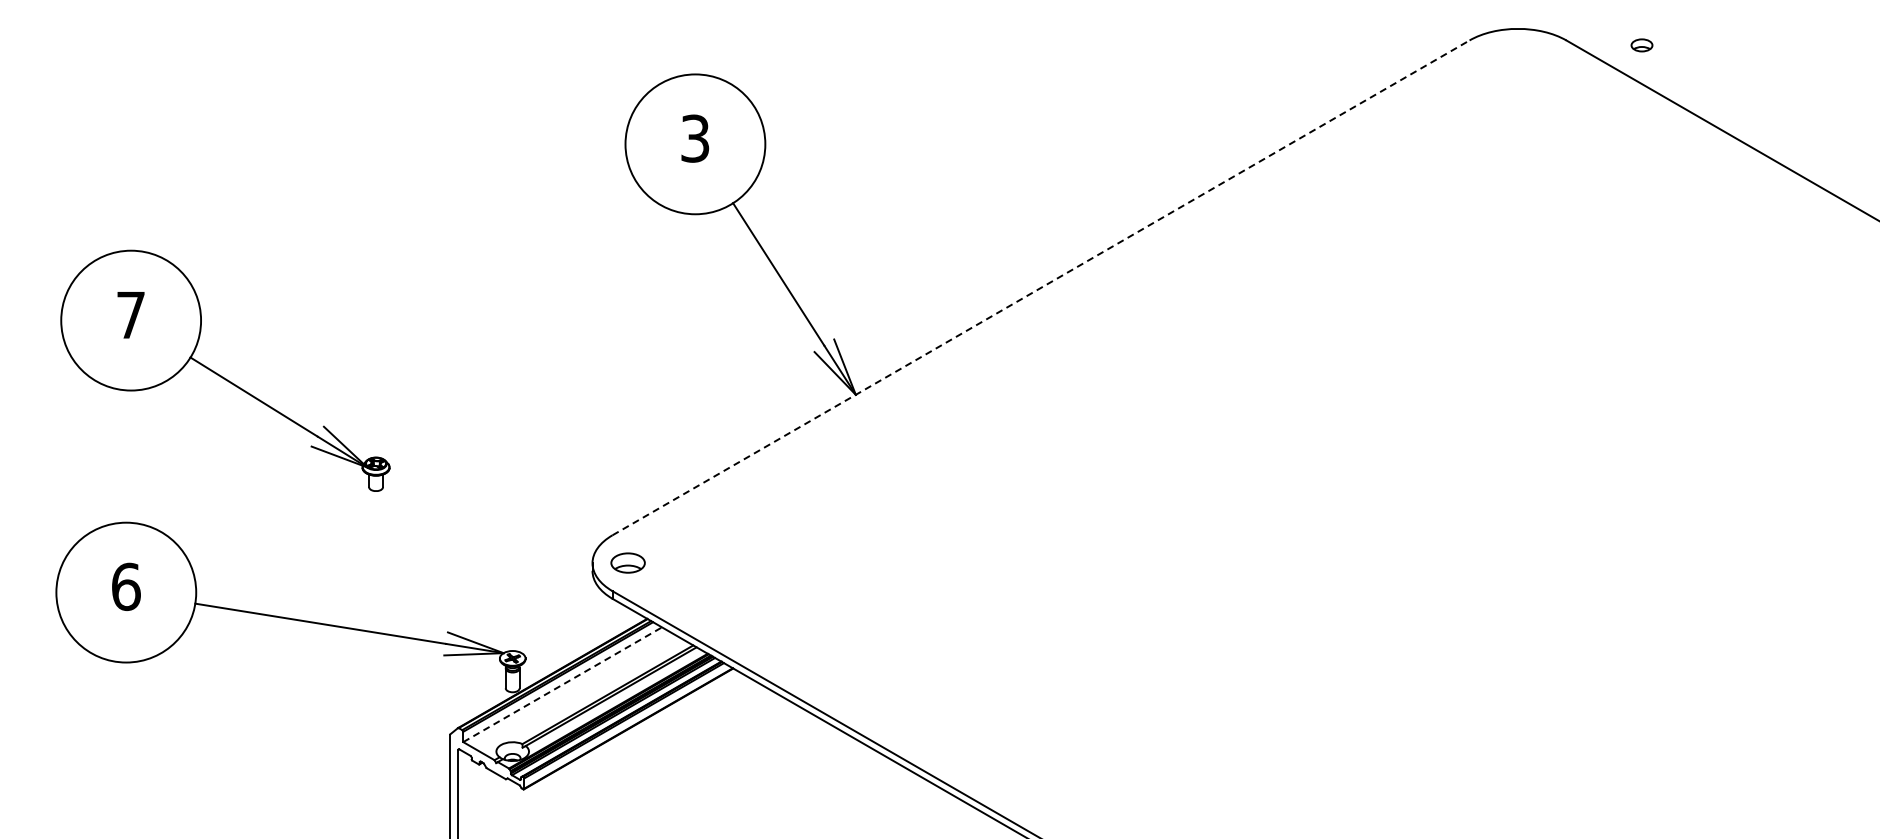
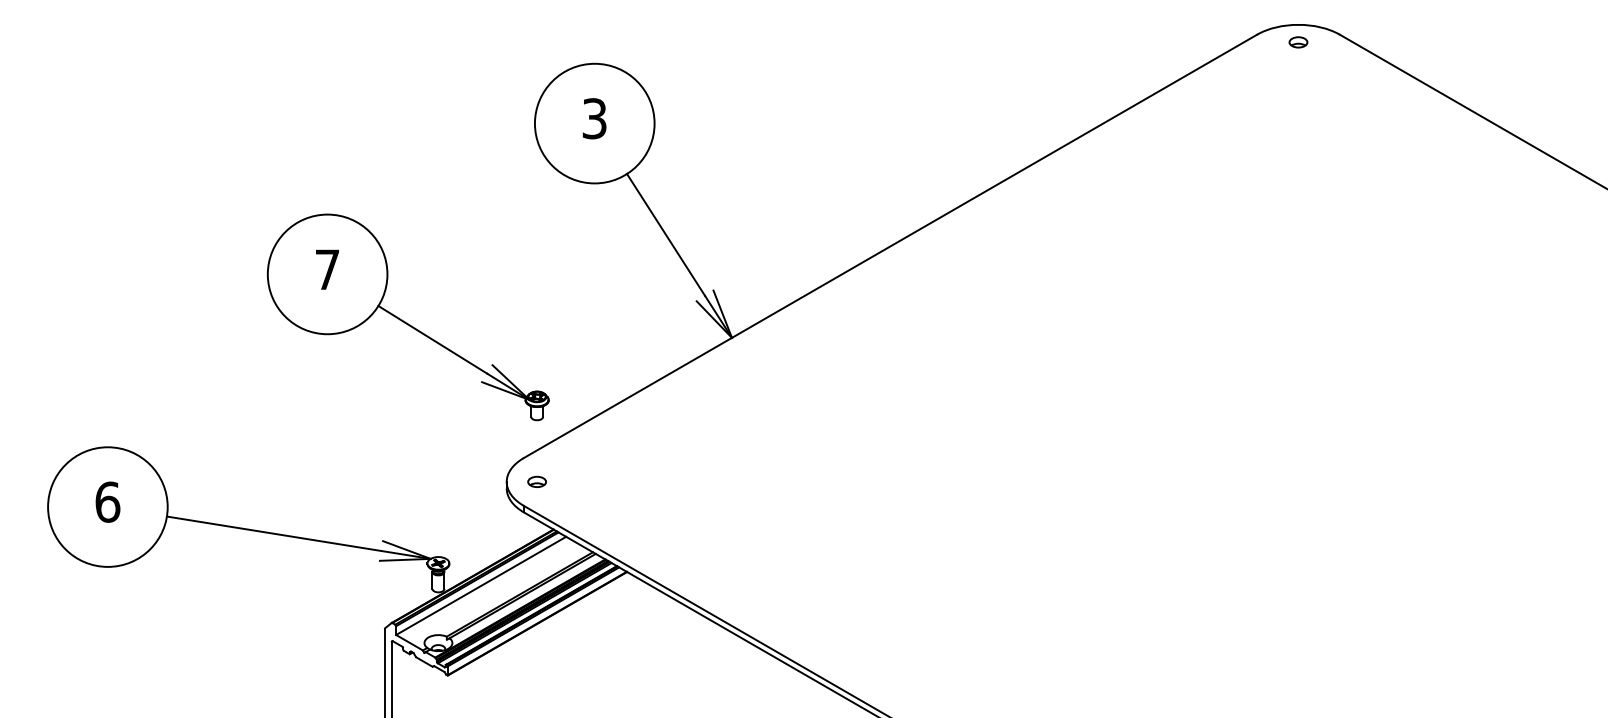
part: (1641, 45) -> (1298, 42), moved
line: (1041, 287) -> (890, 246), dashed -> solid
part: (223, 376) -> (406, 322), moved
part: (627, 563) -> (536, 482), size x0.62
line: (562, 684) -> (481, 585), dashed -> solid

